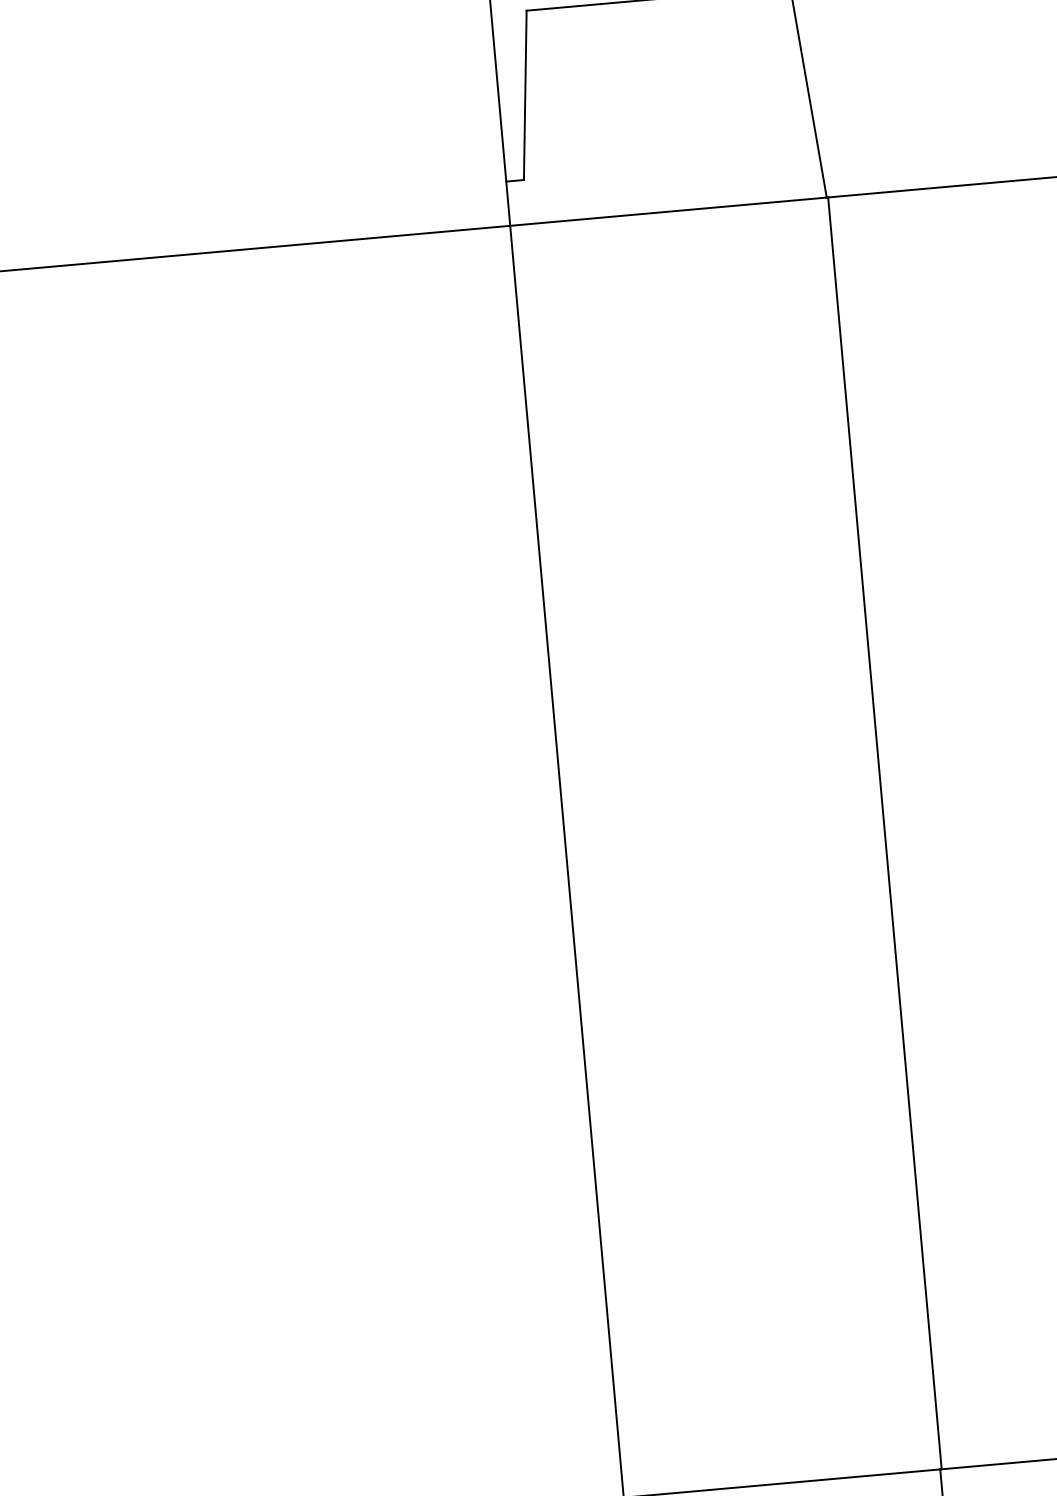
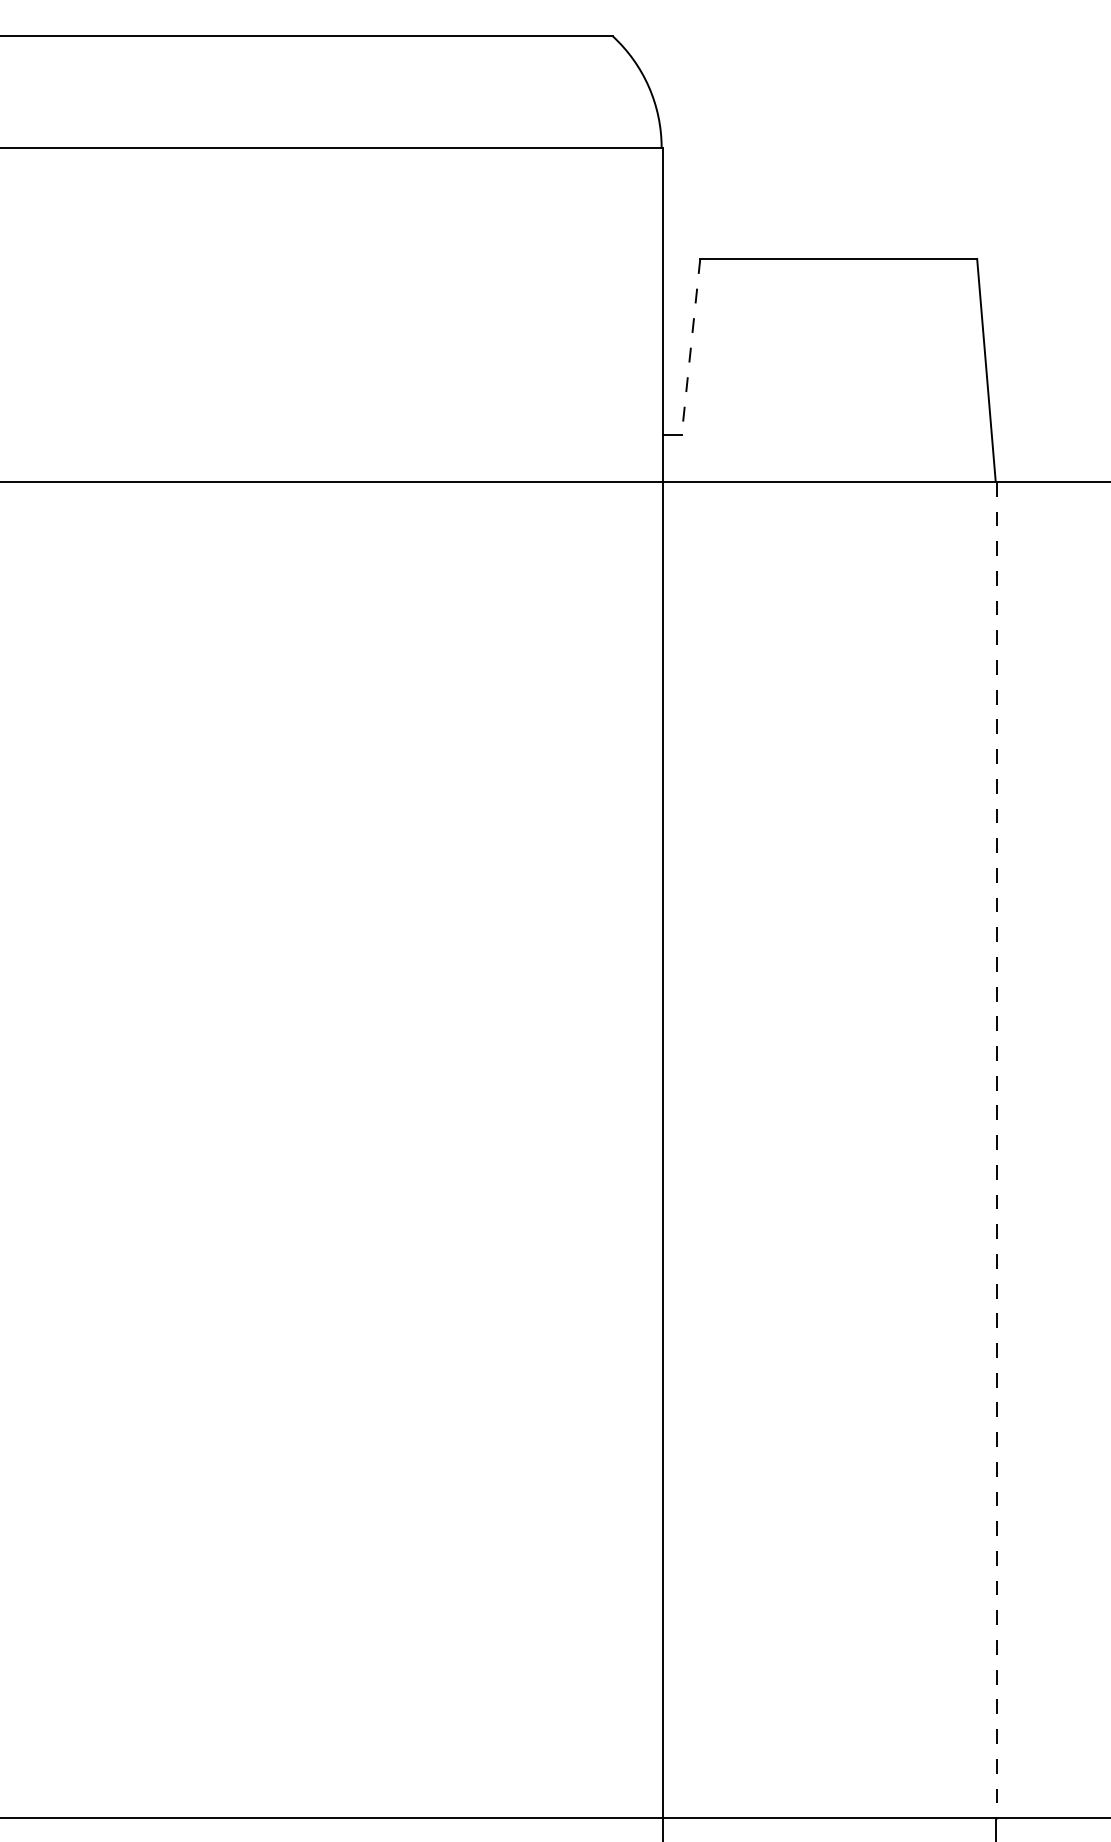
line: (524, 95) -> (690, 347), solid -> dashed
line: (885, 833) -> (997, 1150), solid -> dashed

